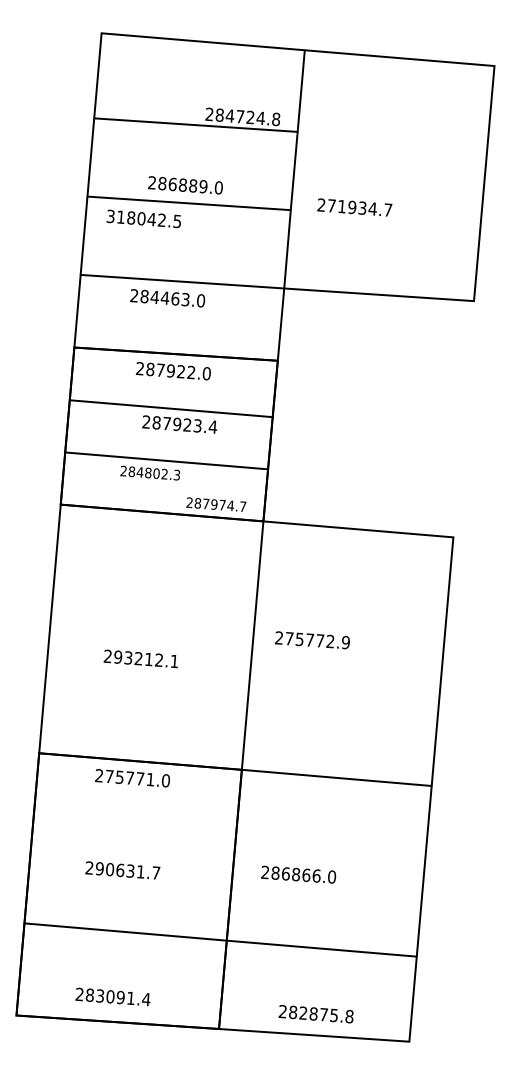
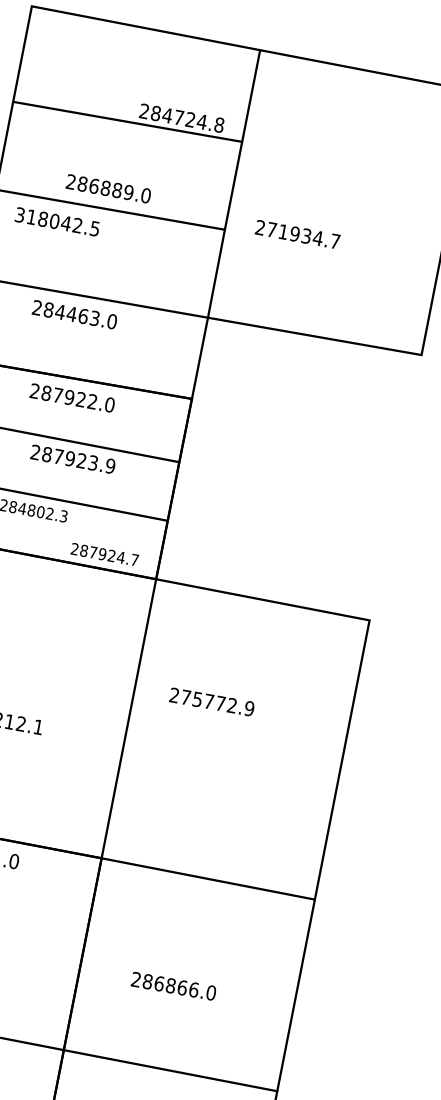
text: (212, 426) -> (109, 465), 287923.4 -> 287923.9
text: (222, 504) -> (111, 555), 287974.7 -> 287924.7
text: (312, 640) -> (211, 702), moved
text: (298, 874) -> (173, 985), moved

